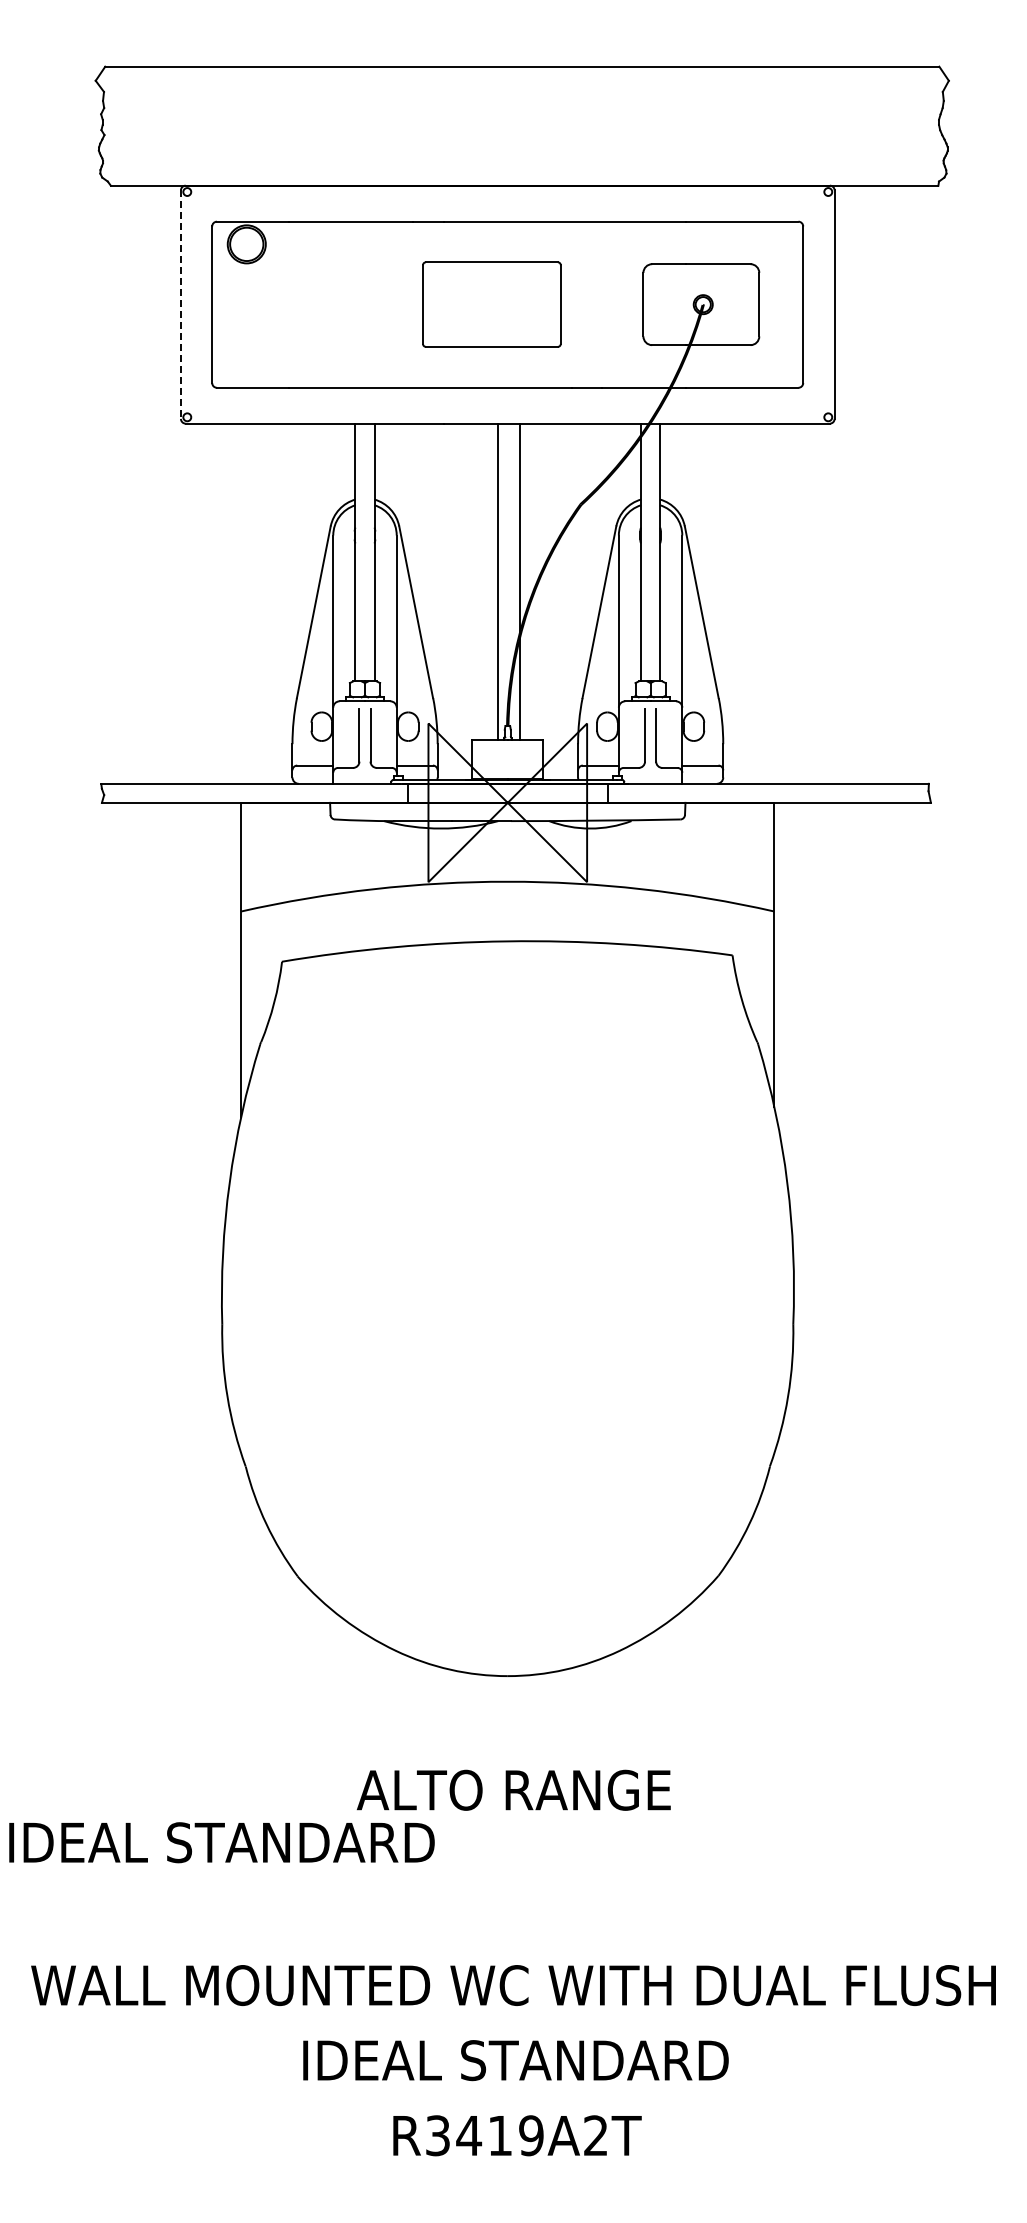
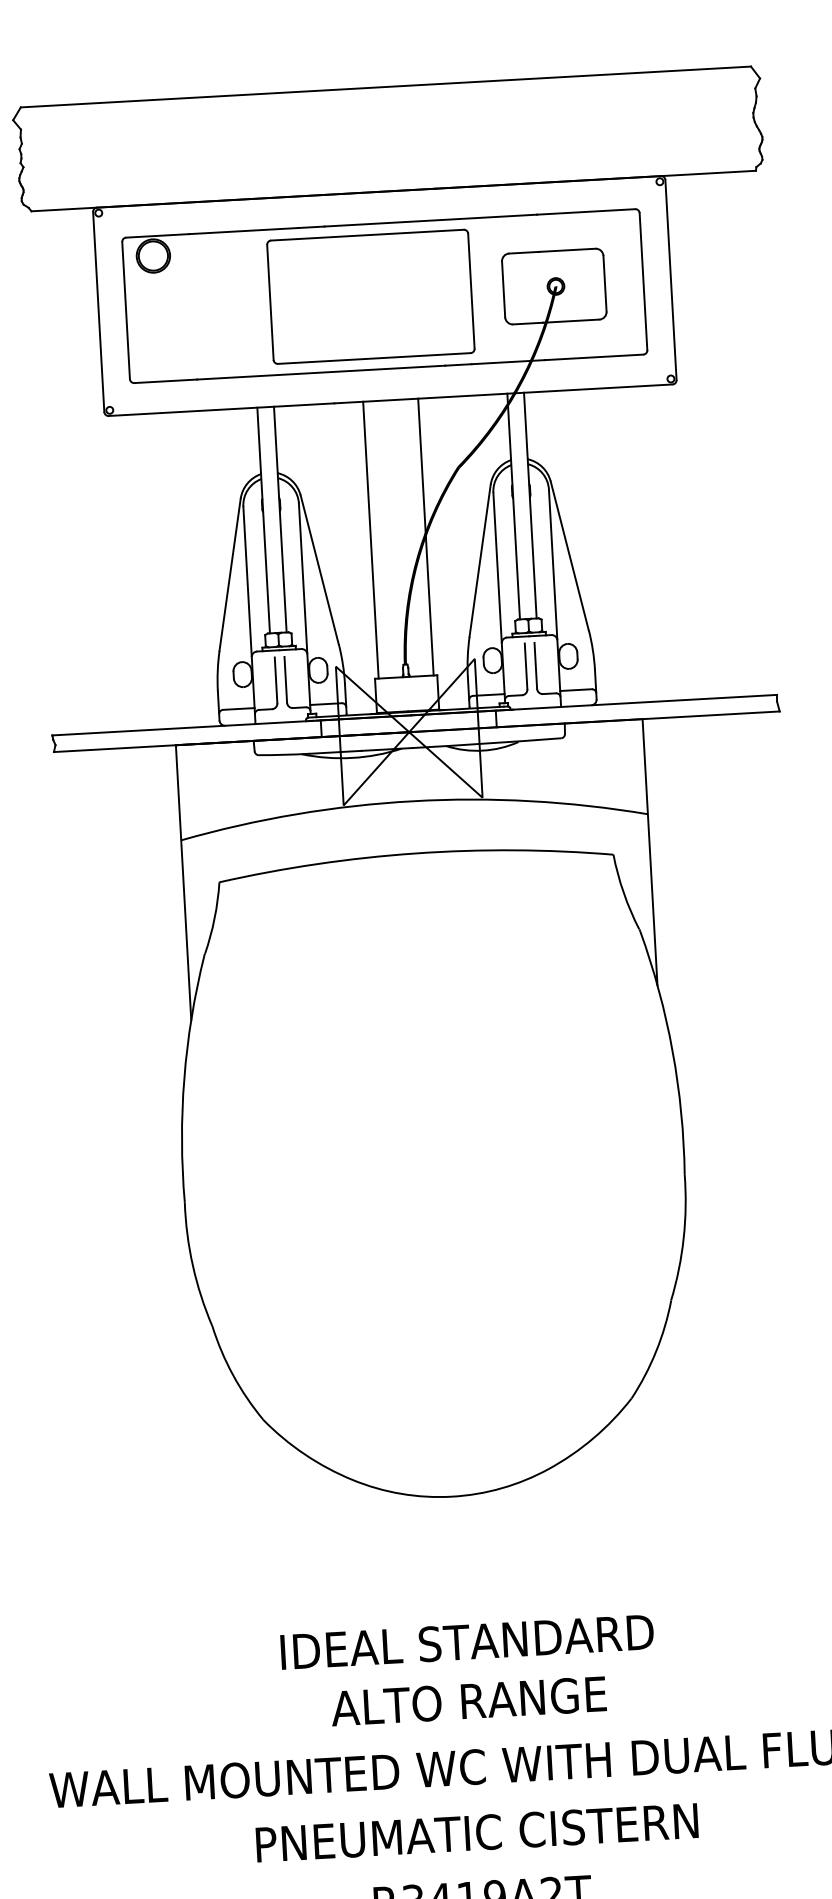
part: (491, 304) -> (370, 296), size x1.67
line: (180, 305) -> (98, 312), dashed -> solid
line: (498, 581) -> (426, 536), moved
line: (520, 581) -> (371, 539), moved
text: (513, 1789) -> (468, 1700), moved
text: (221, 1842) -> (466, 1641), moved
text: (515, 2060) -> (477, 1832), IDEAL STANDARD -> PNEUMATIC CISTERN

